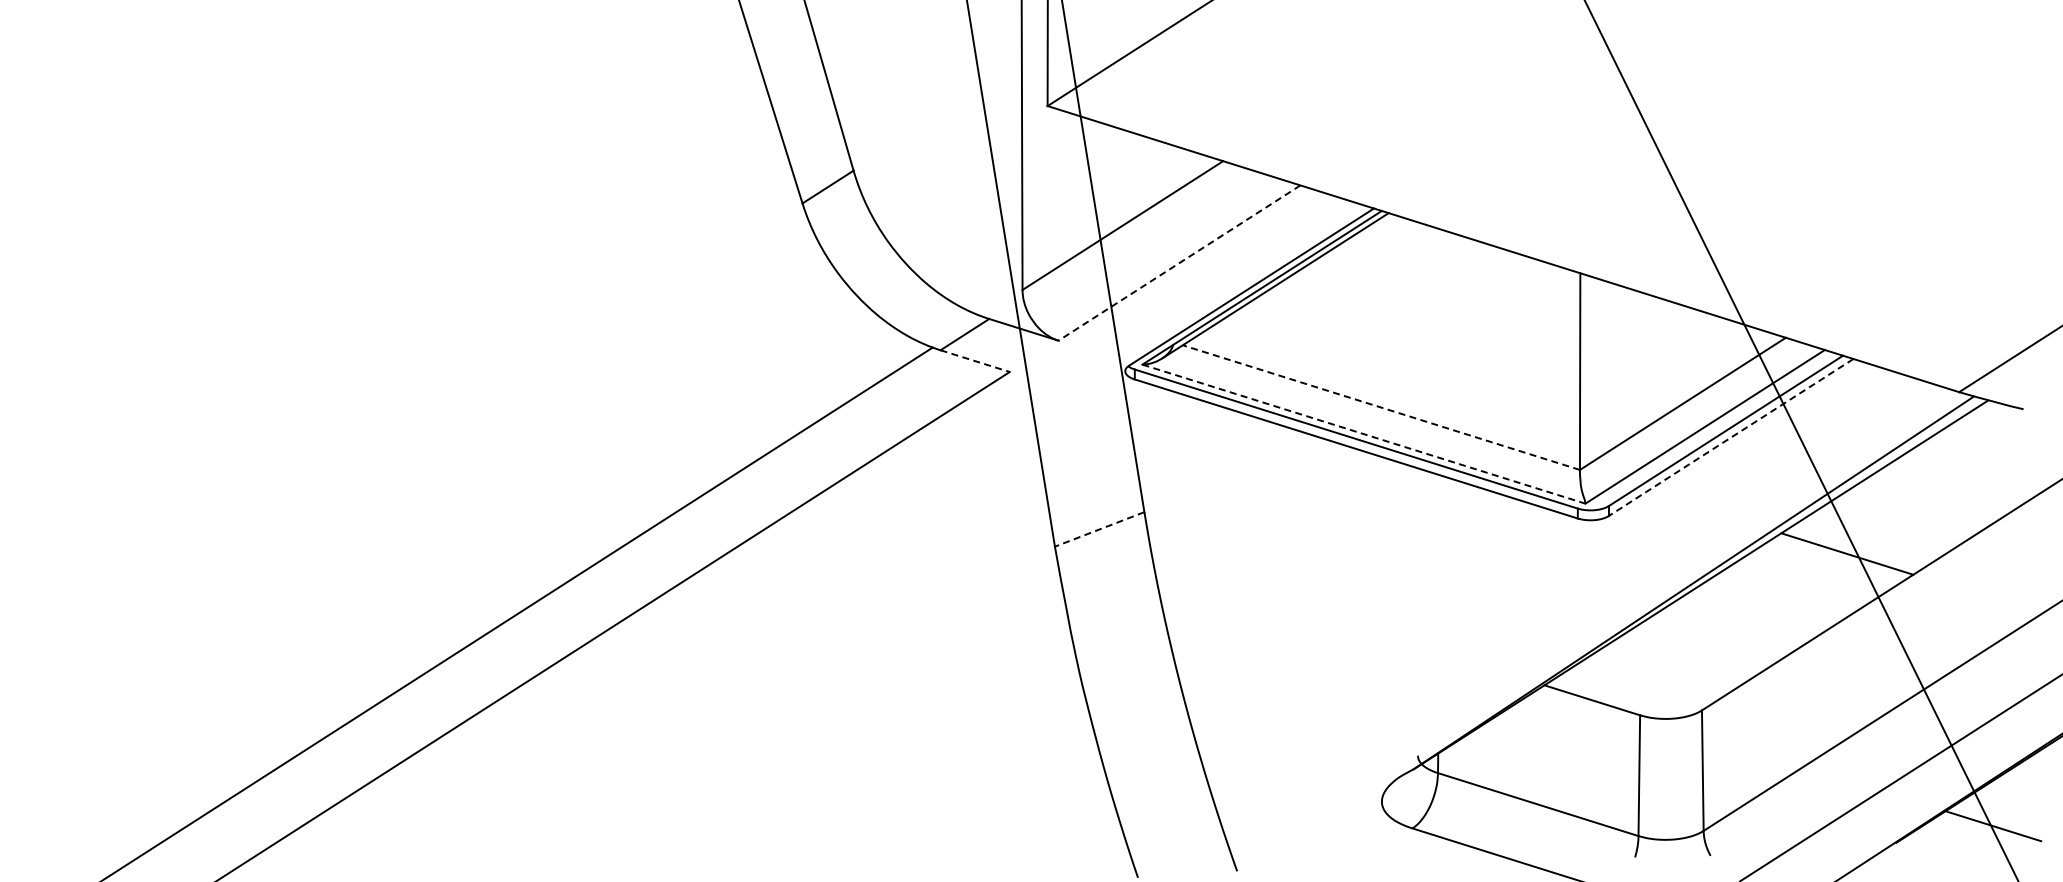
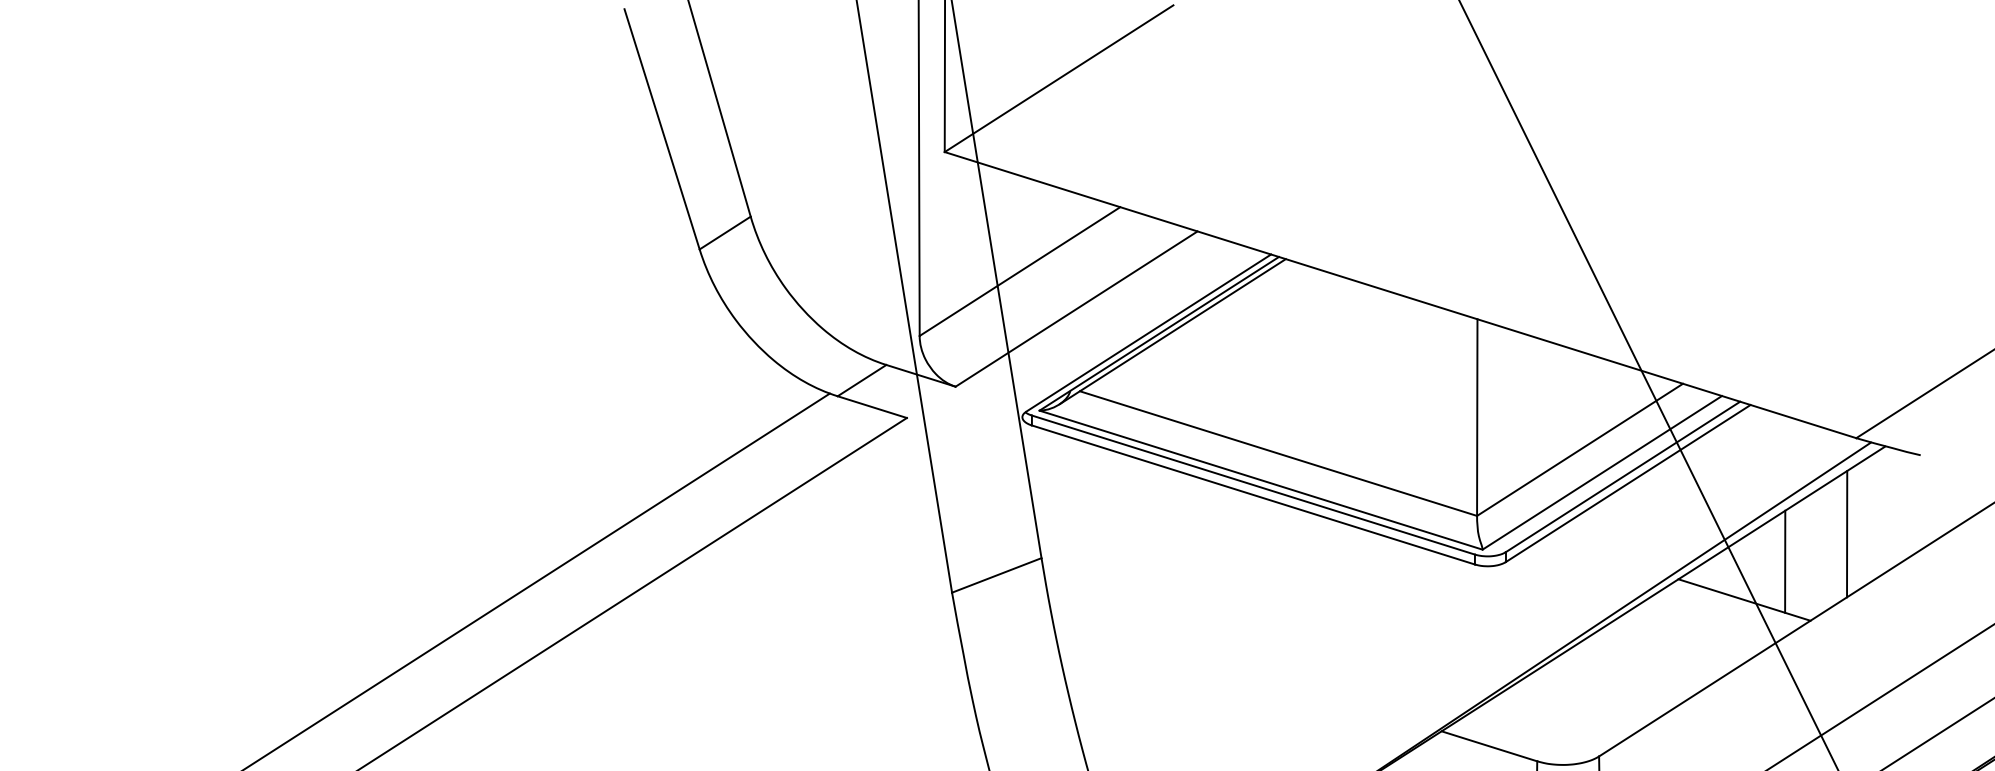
line: (1179, 263) -> (1076, 309), dashed -> solid
line: (975, 361) -> (872, 407), dashed -> solid
line: (1380, 407) -> (1277, 453), dashed -> solid
line: (1364, 434) -> (1261, 480), dashed -> solid
line: (1730, 437) -> (1627, 483), dashed -> solid
line: (1949, 488) -> (1846, 534), added
line: (1887, 515) -> (1784, 561), added
line: (1099, 529) -> (996, 575), dashed -> solid

